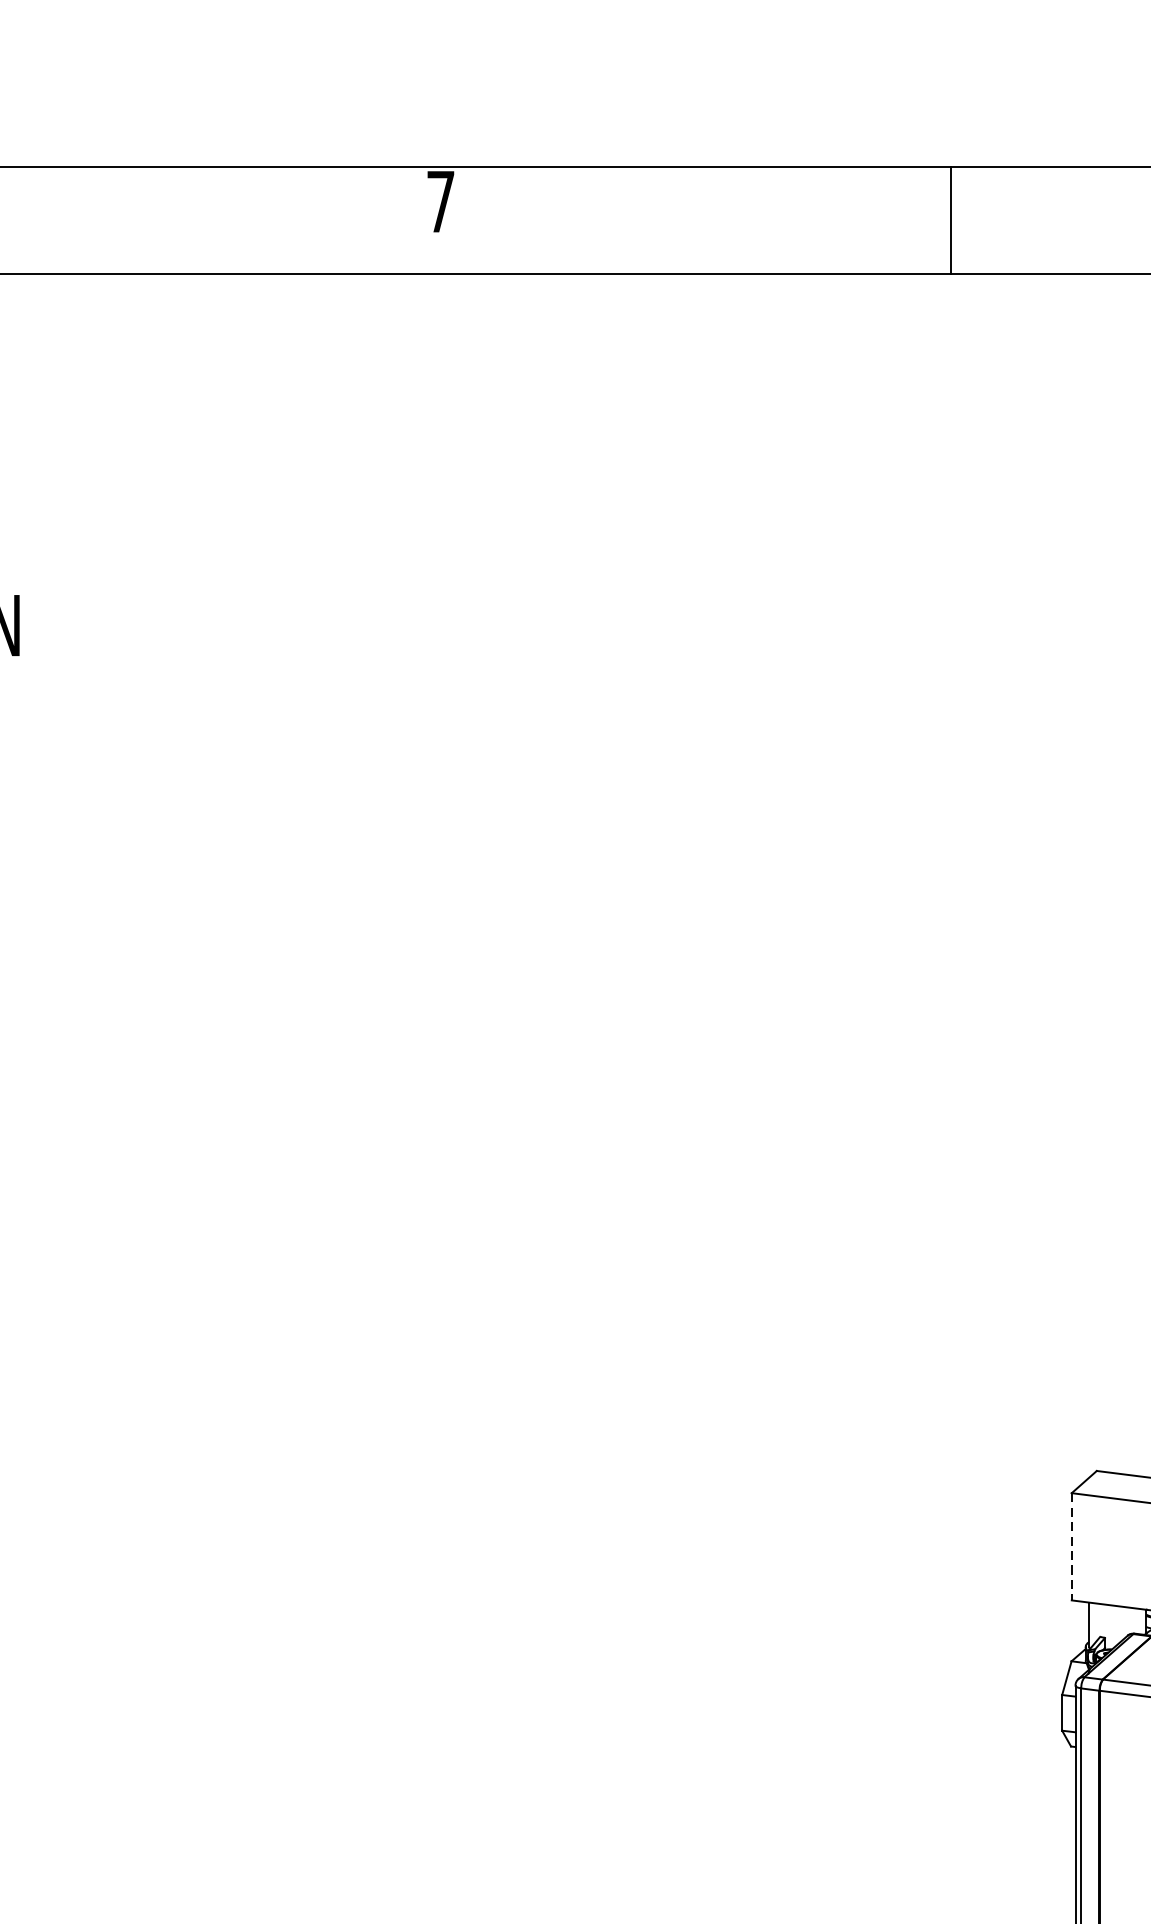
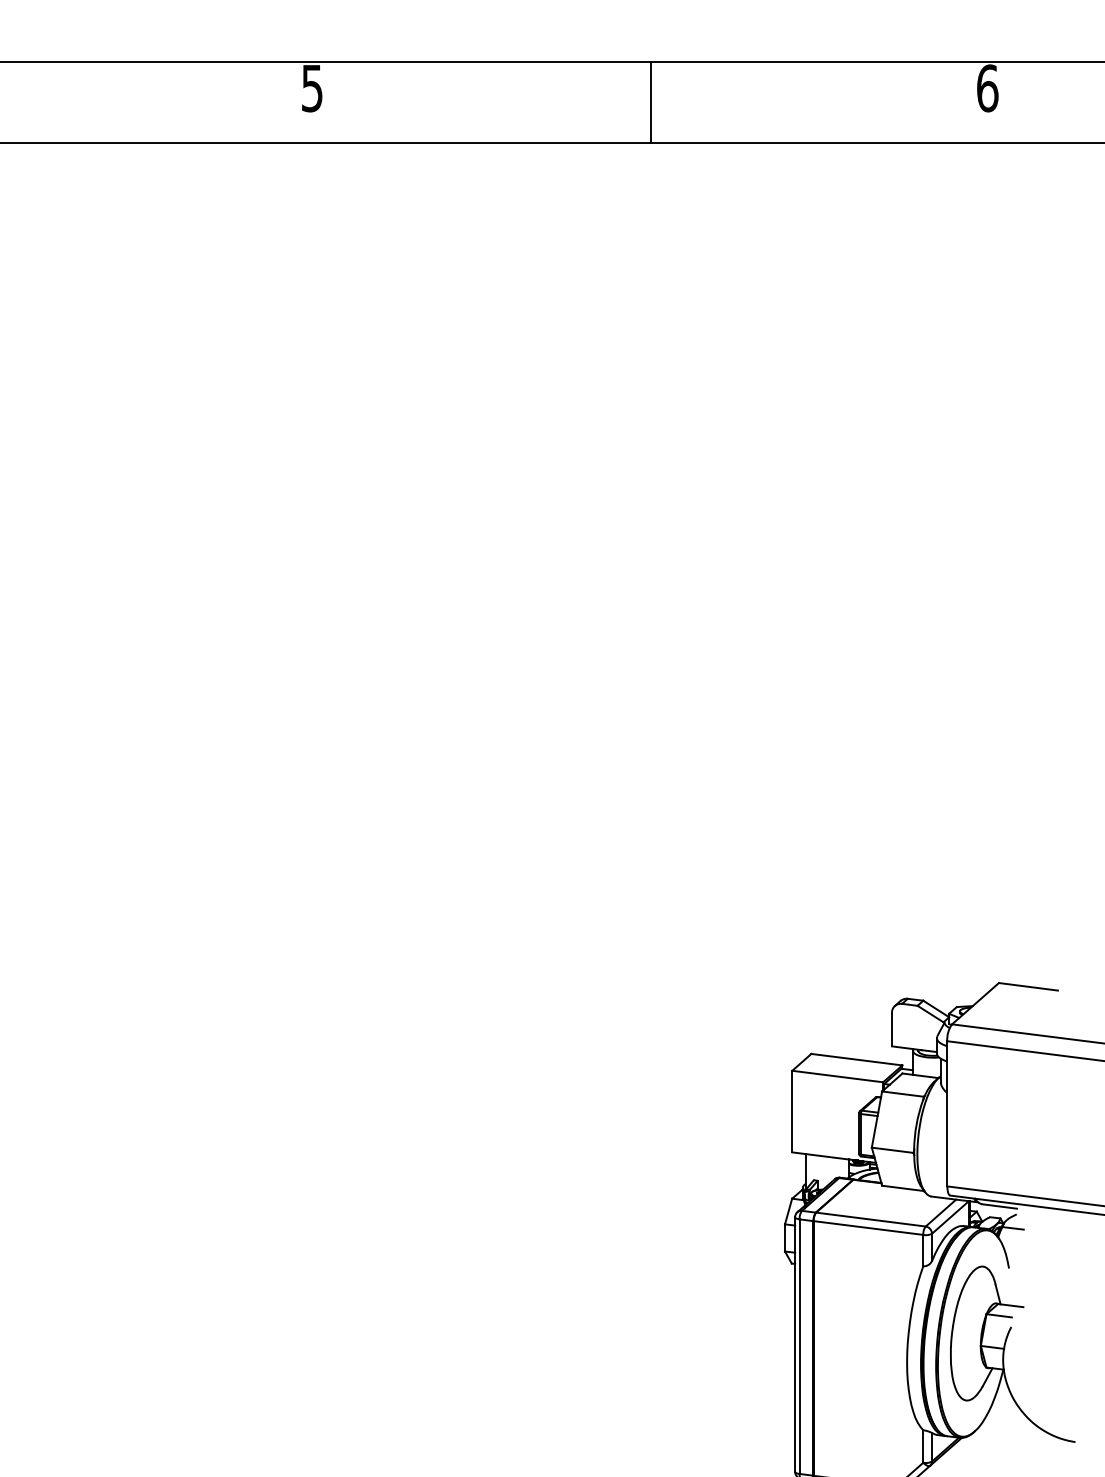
text: (441, 201) -> (312, 88), 7 -> 5
line: (951, 219) -> (650, 101), moved
line: (1072, 1546) -> (792, 1111), dashed -> solid

